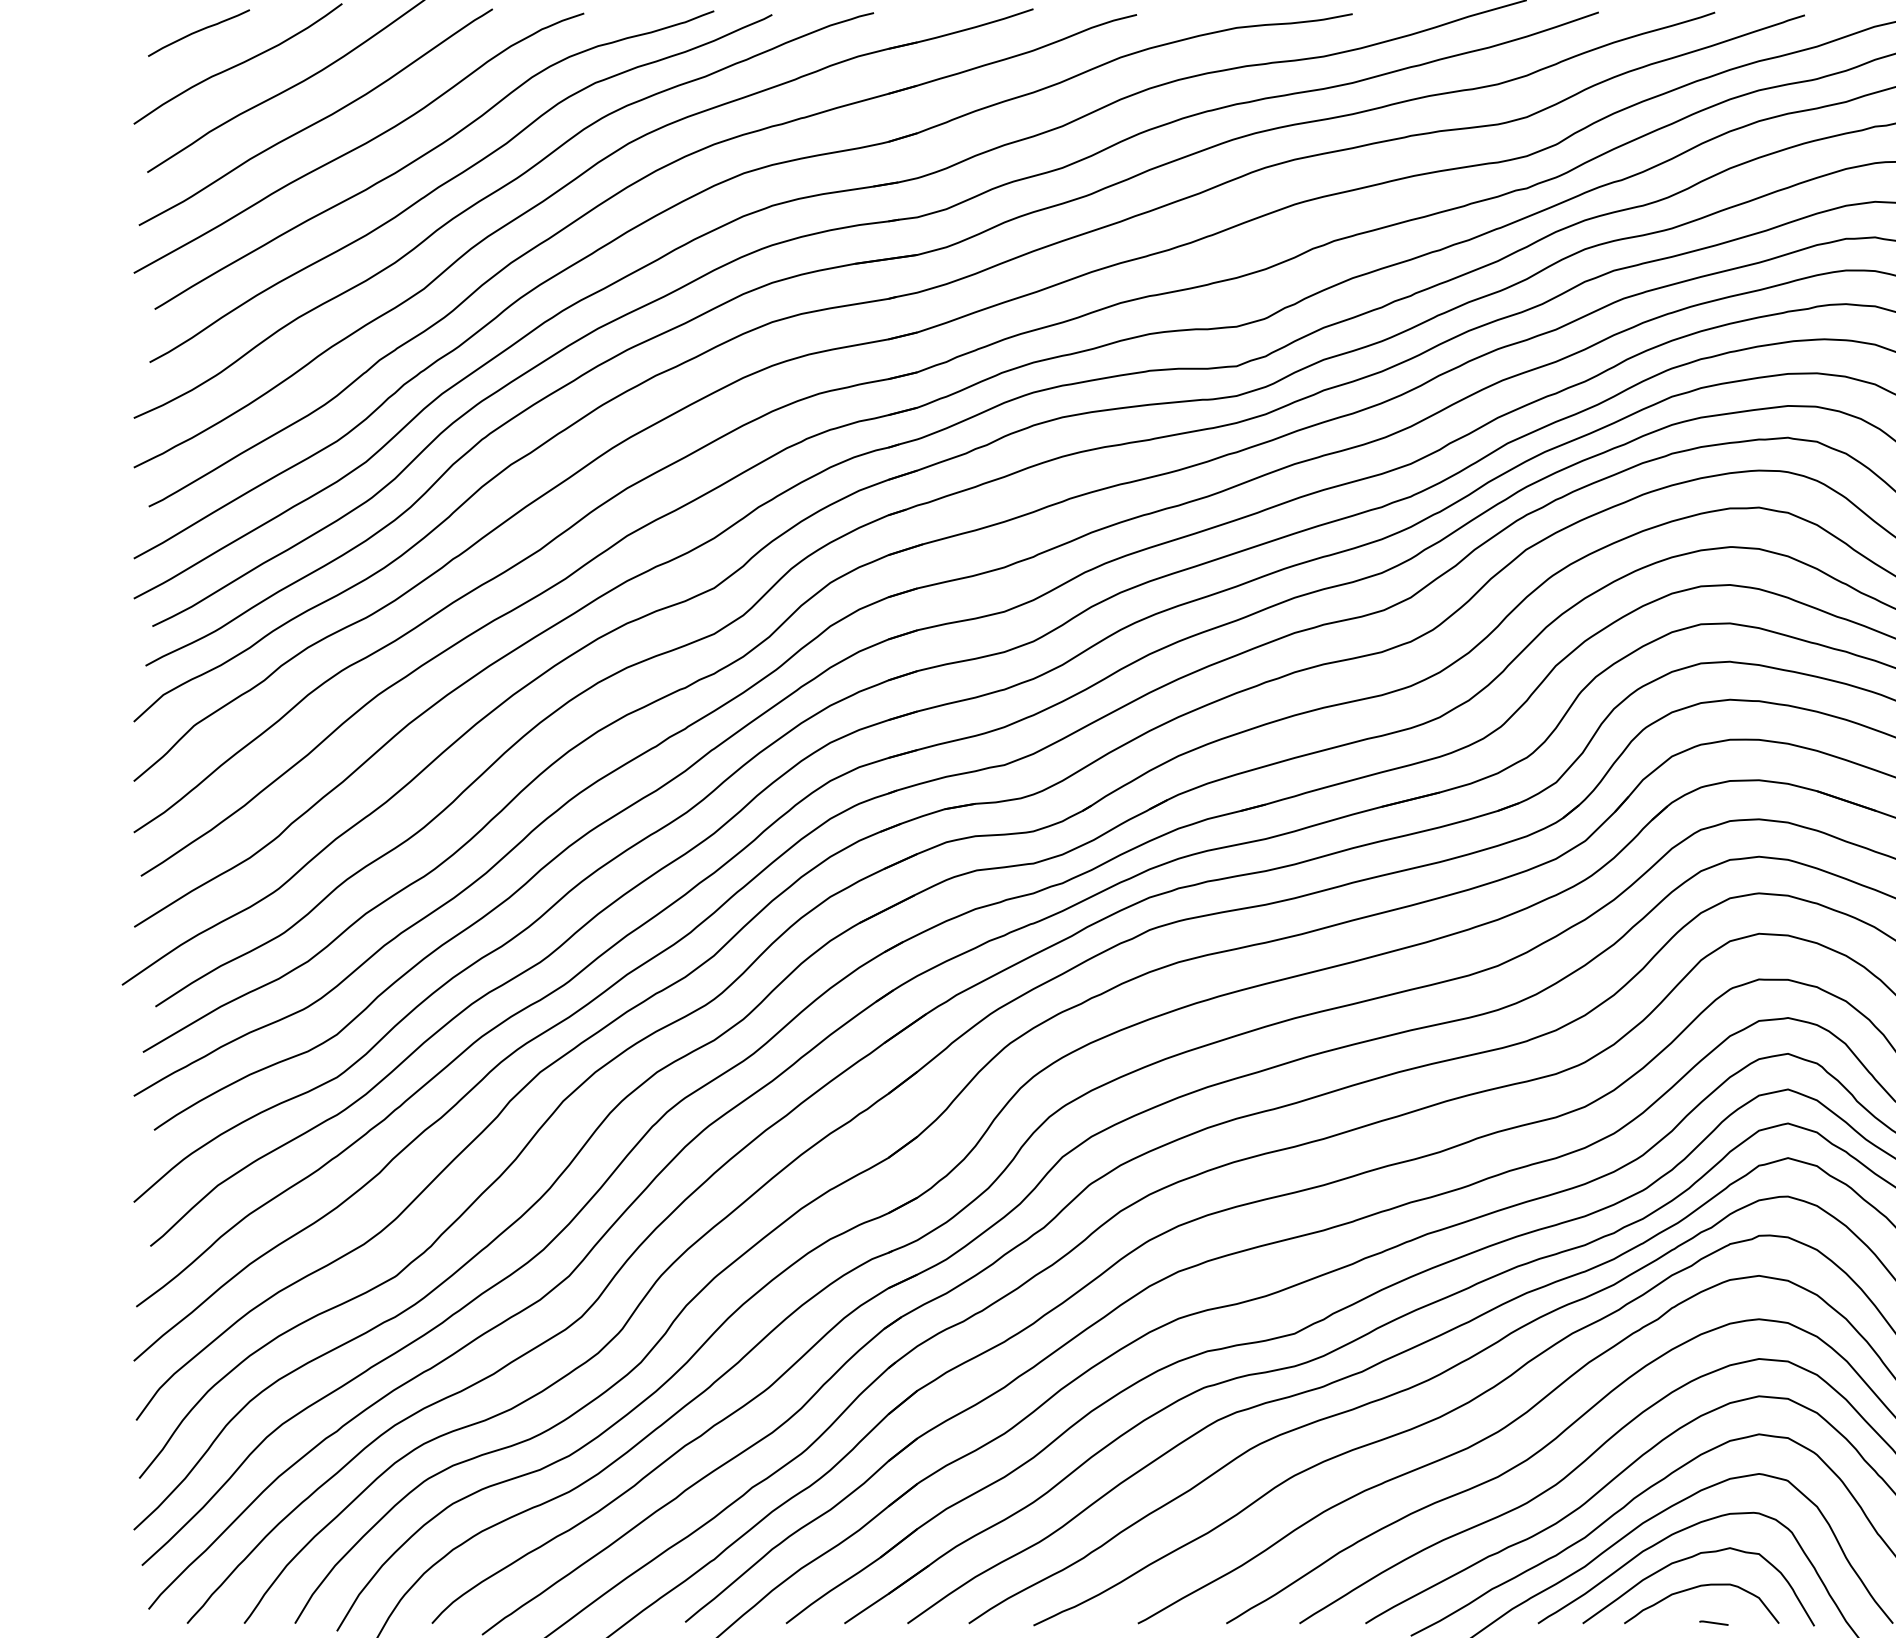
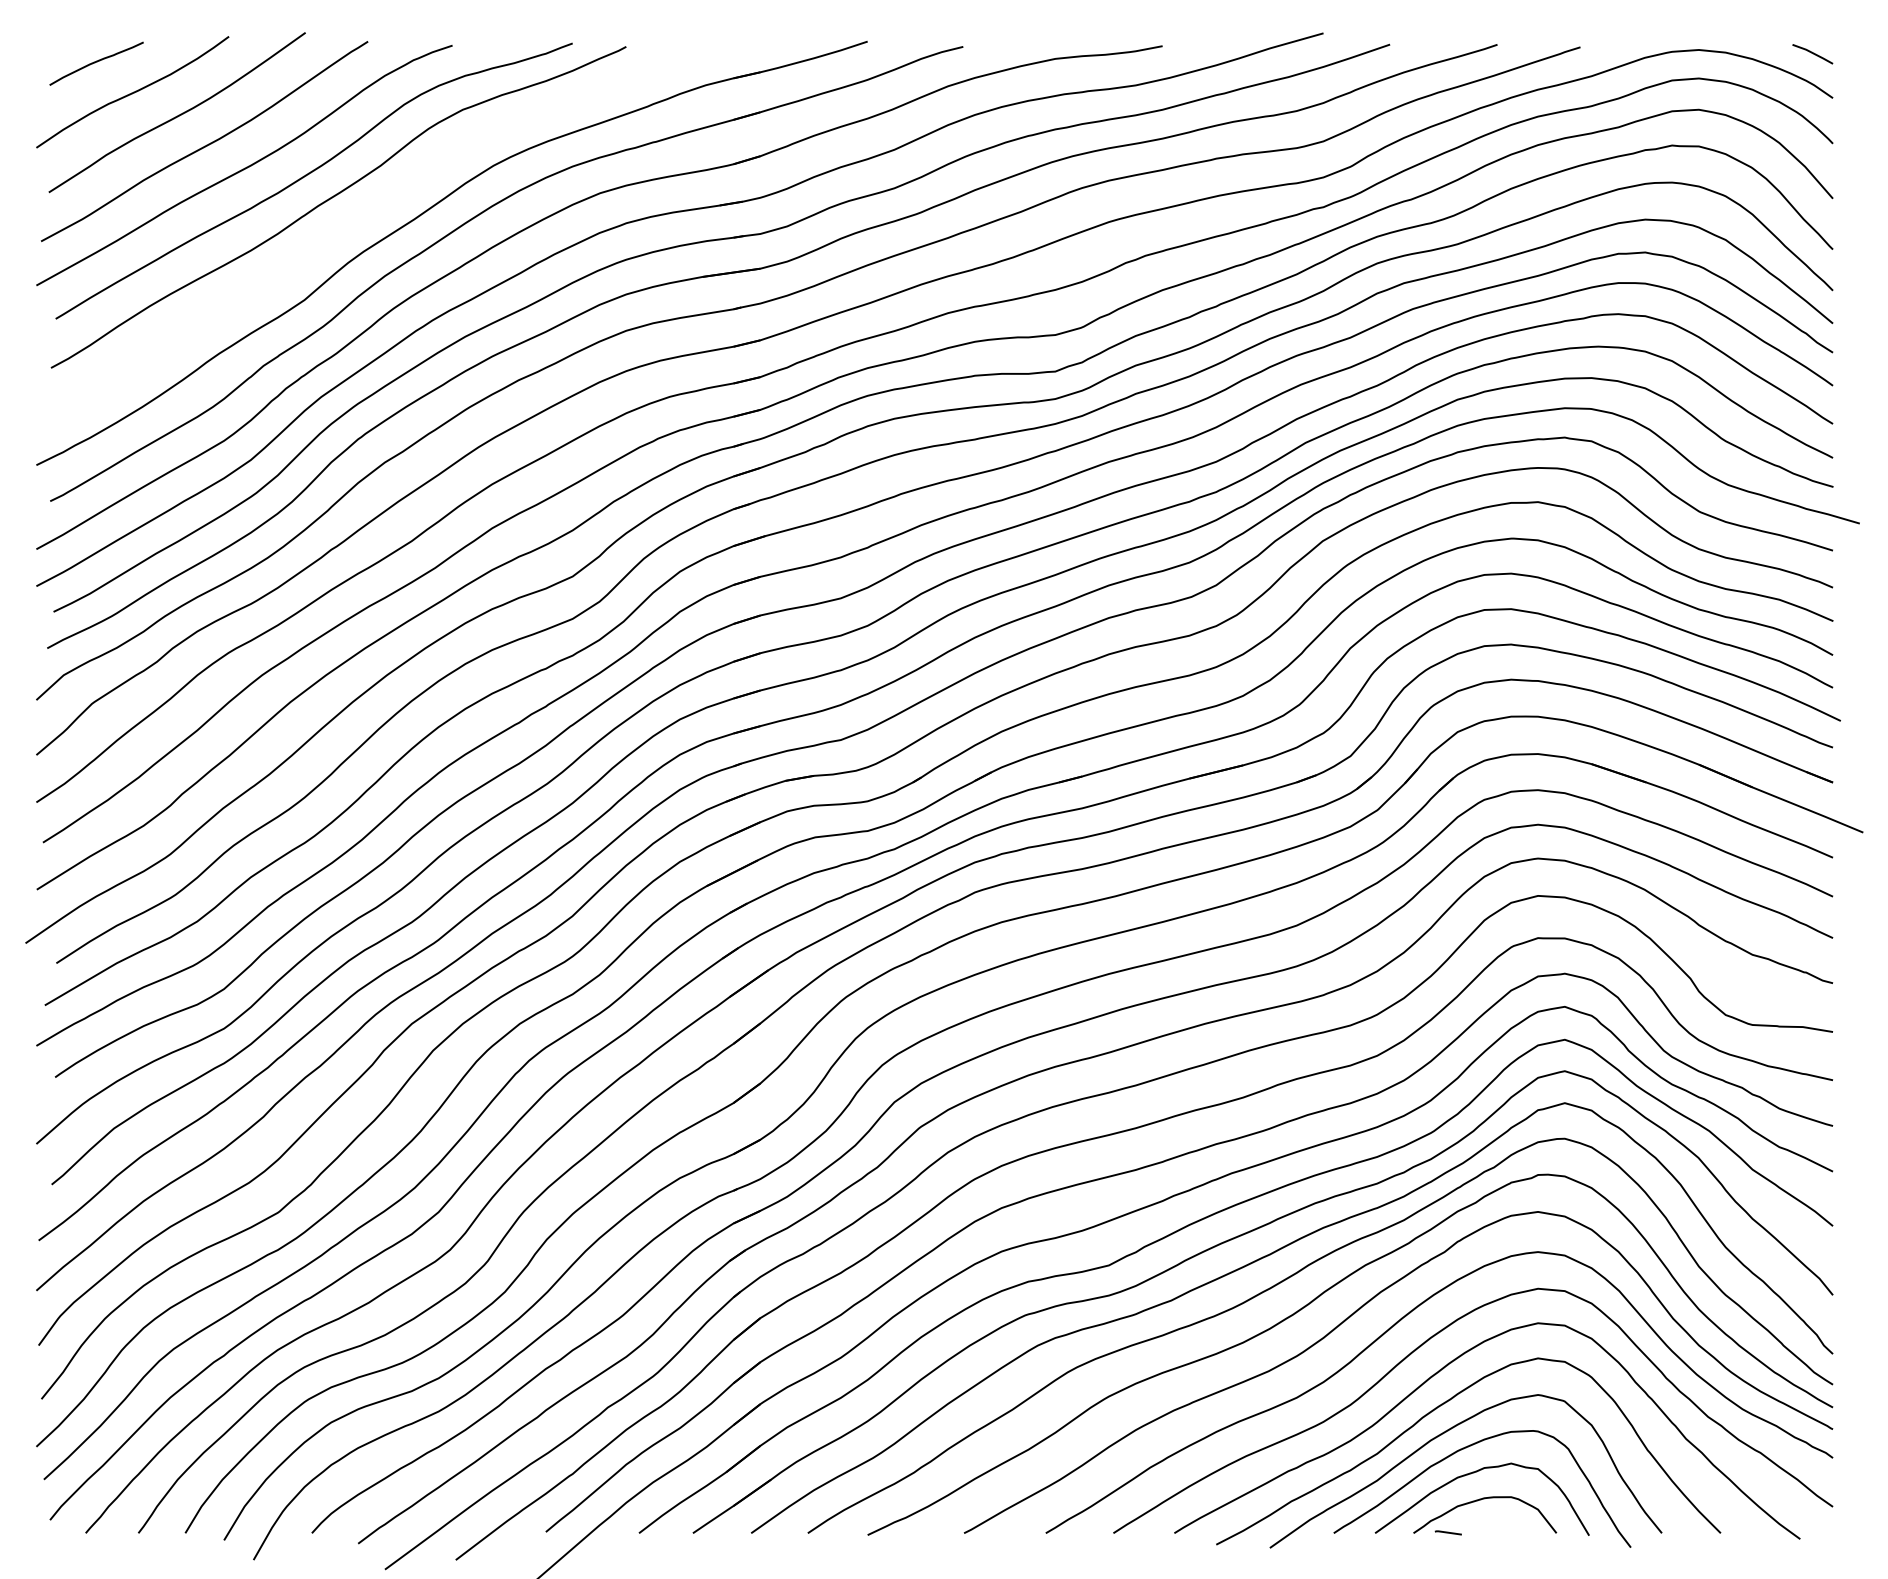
curve: (492, 195) -> (367, 213), removed
line: (1712, 1622) -> (1447, 1532), moved

